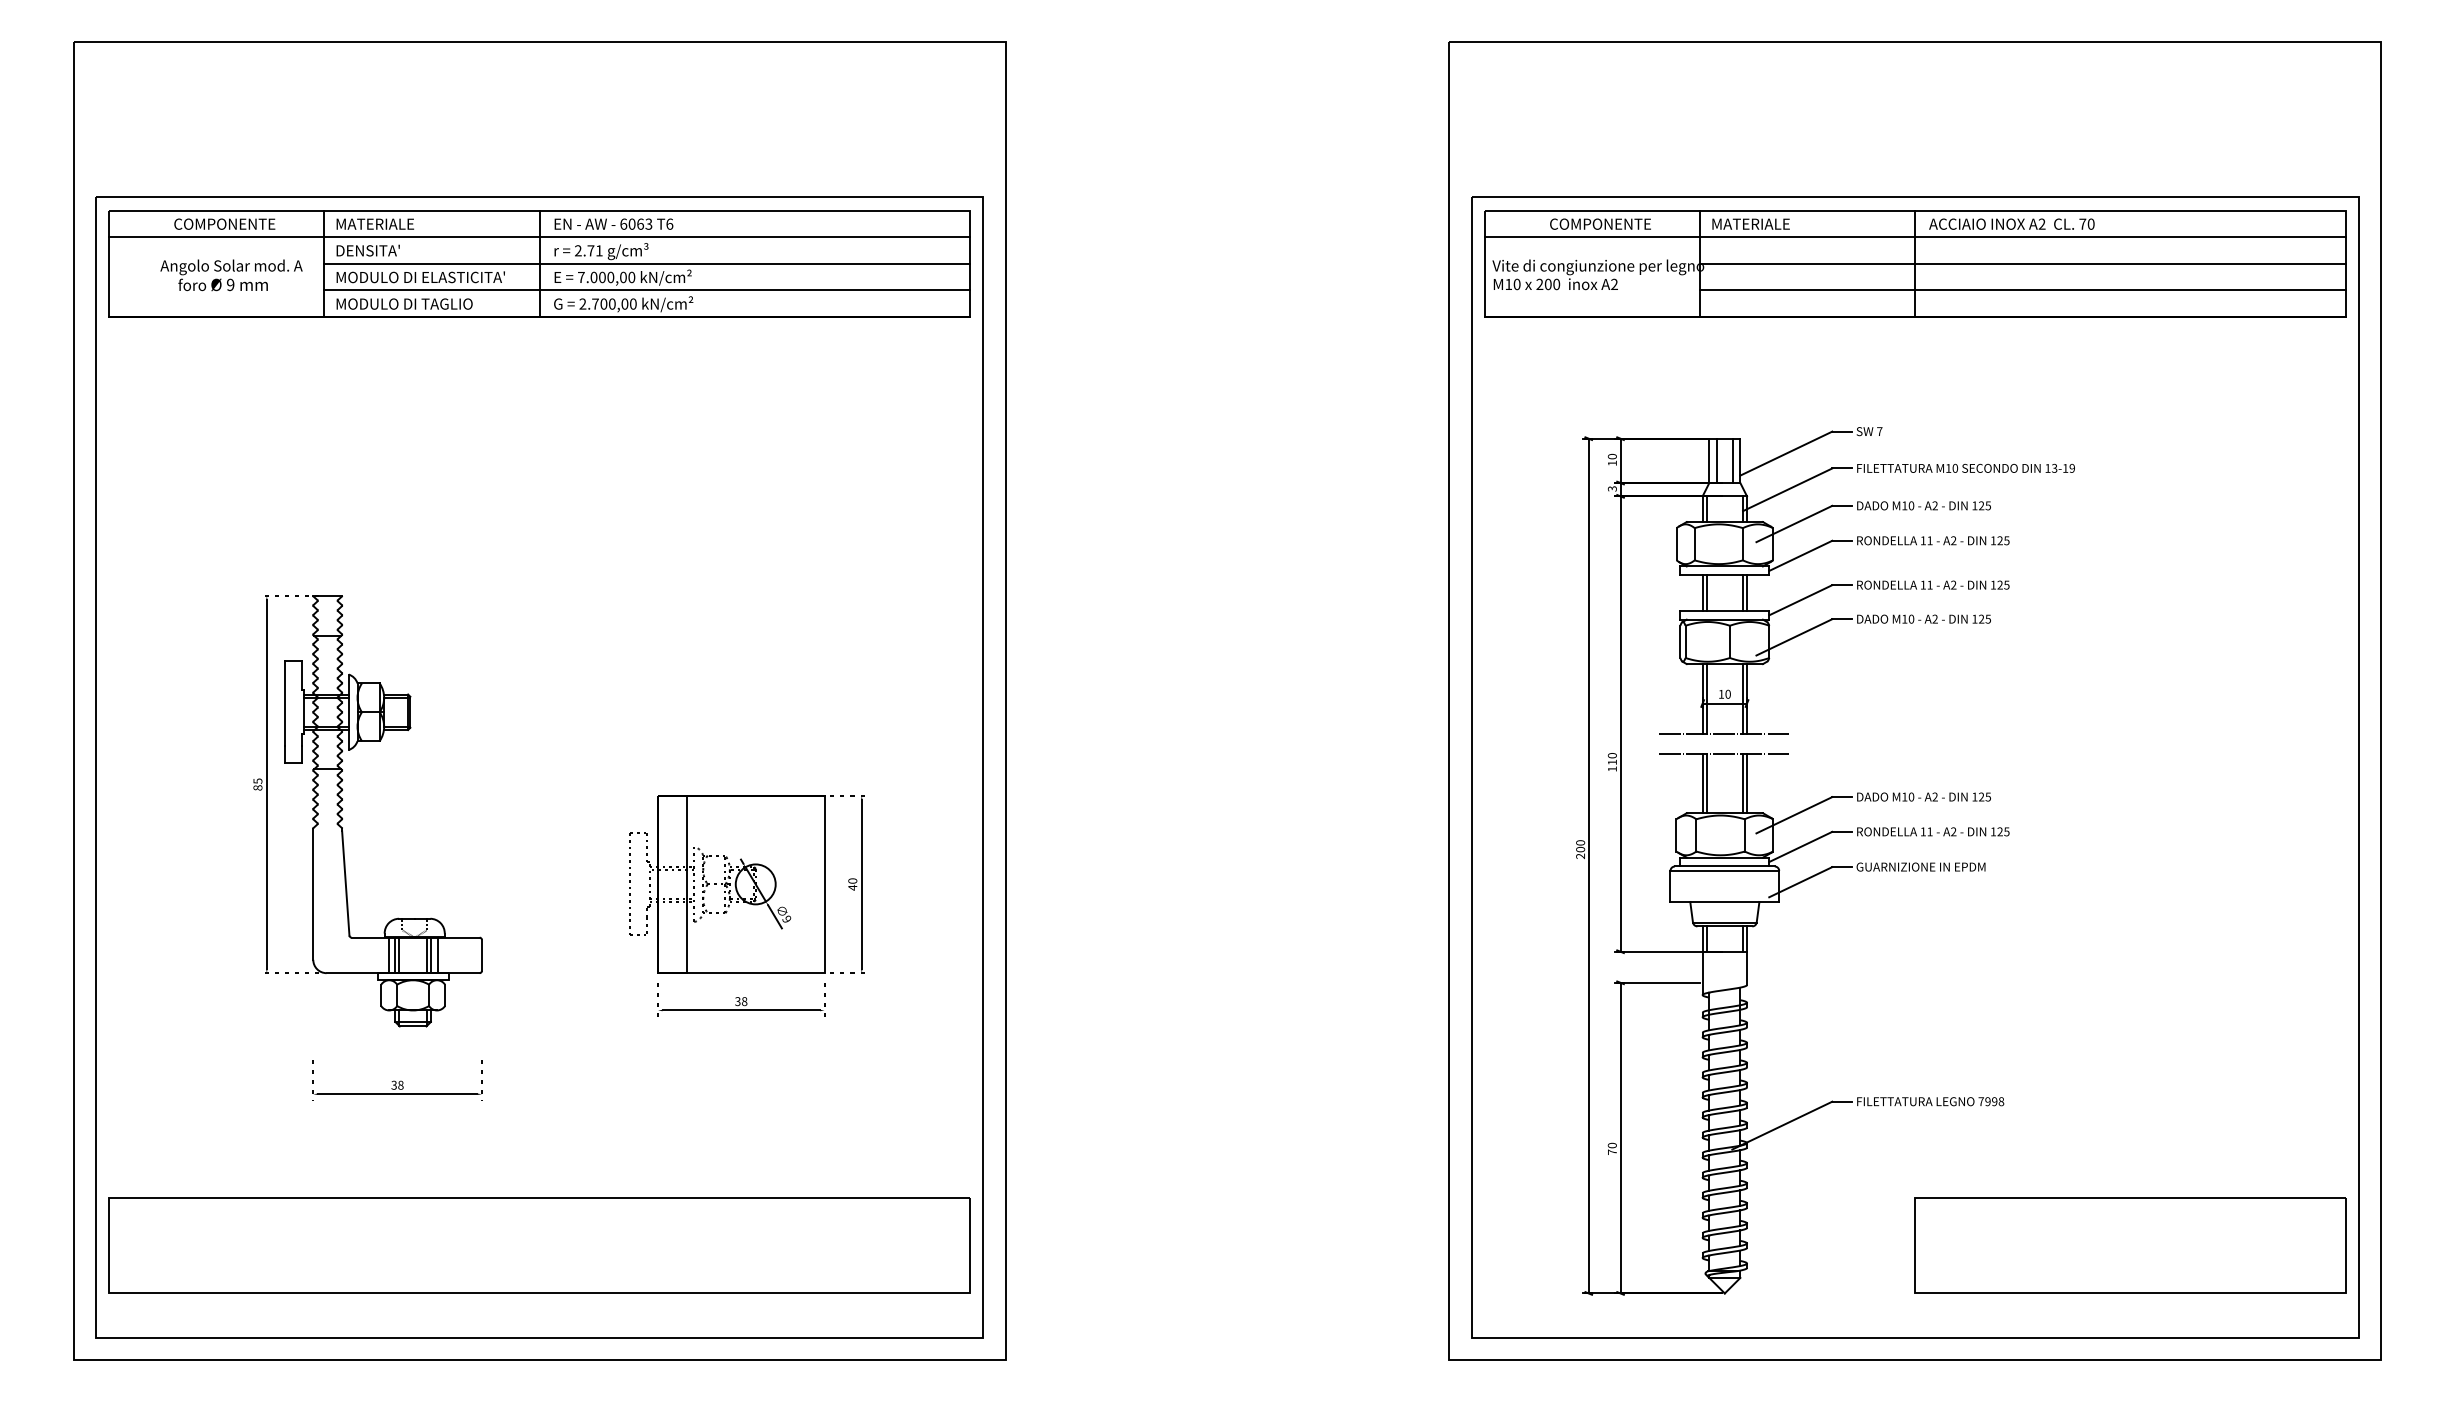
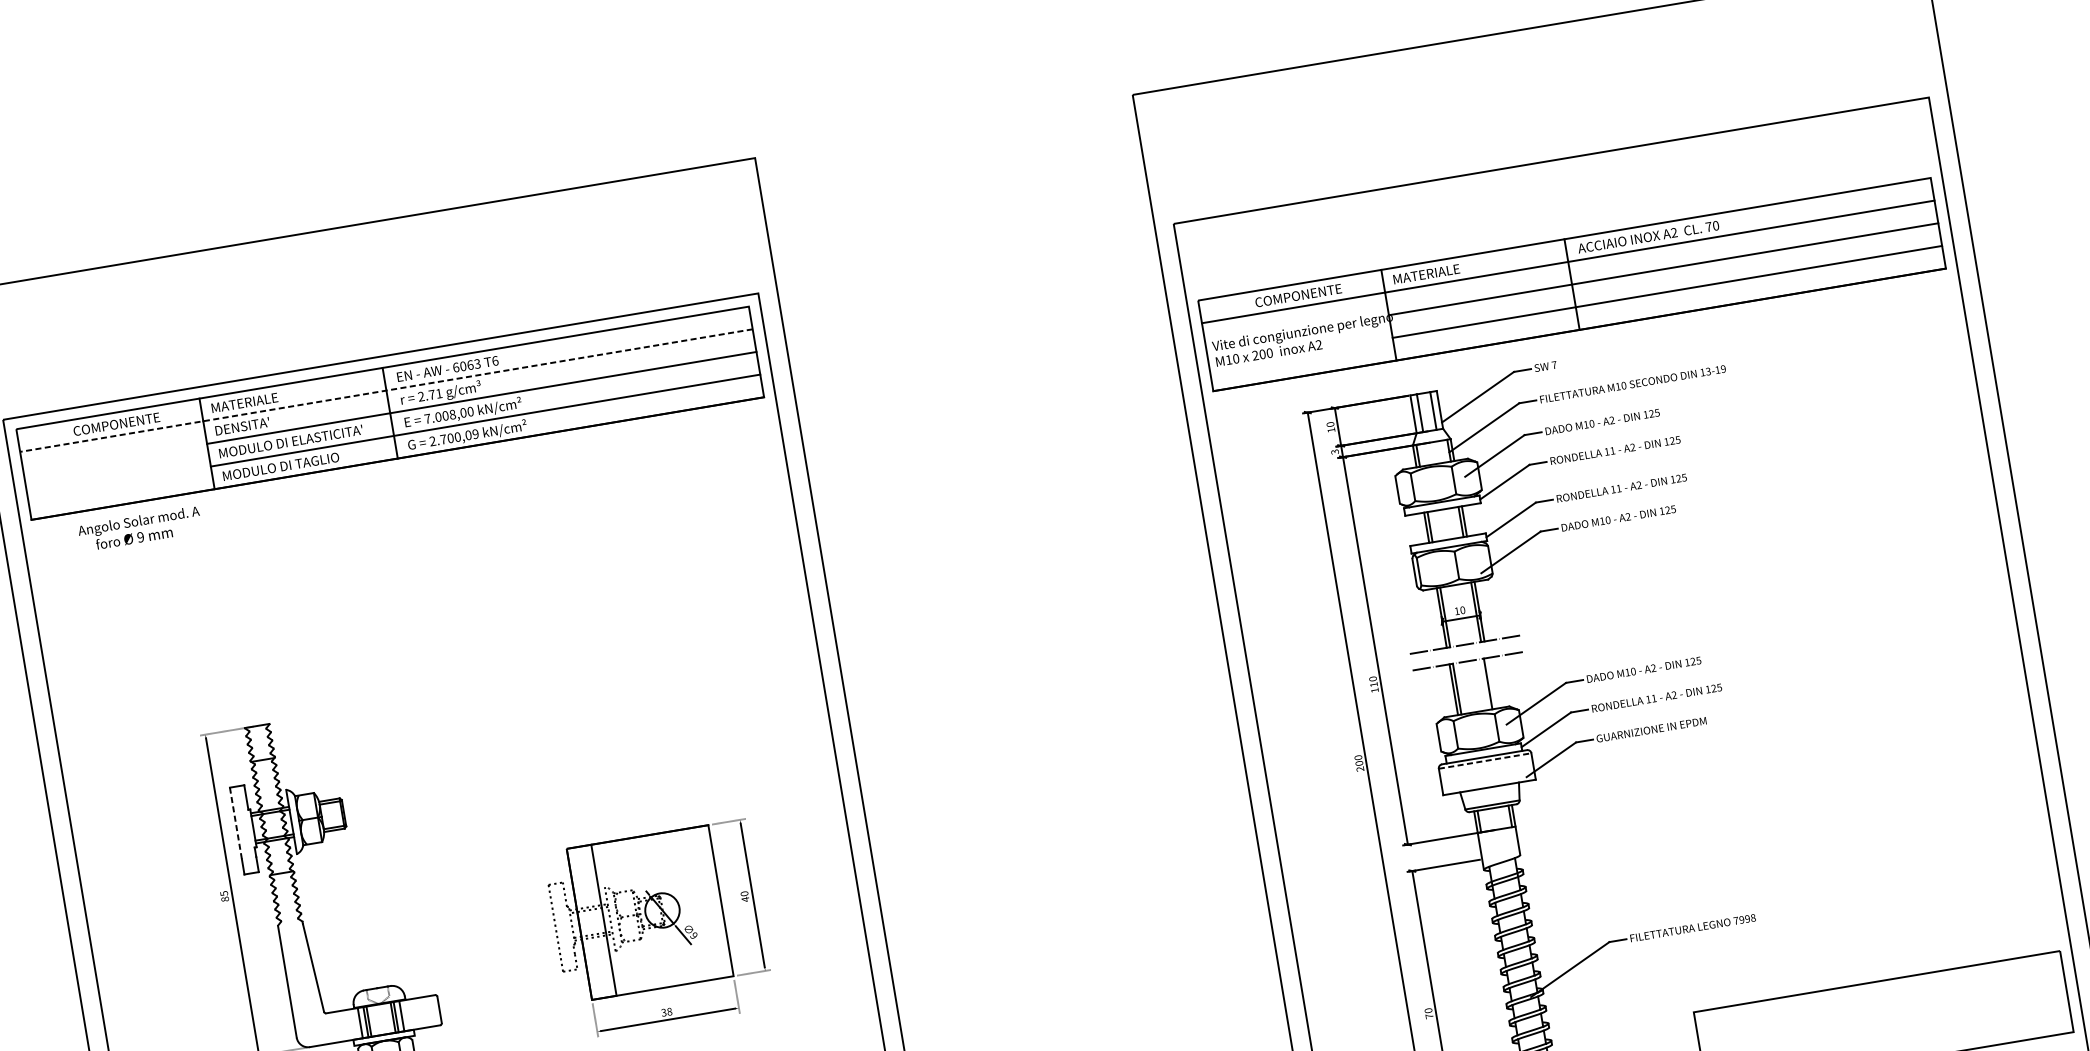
line: (539, 237) -> (386, 390), solid -> dashed
part: (1915, 263) -> (1572, 284), moved
text: (231, 275) -> (140, 529), moved
text: (610, 277) -> (452, 414), 7.000,00 -> 7.008,00
text: (632, 303) -> (474, 433), 2.700,00 -> 2.700,09
line: (284, 703) -> (235, 823), solid -> dashed
line: (1747, 783) -> (1491, 683), removed
line: (1725, 870) -> (1485, 760), solid -> dashed

